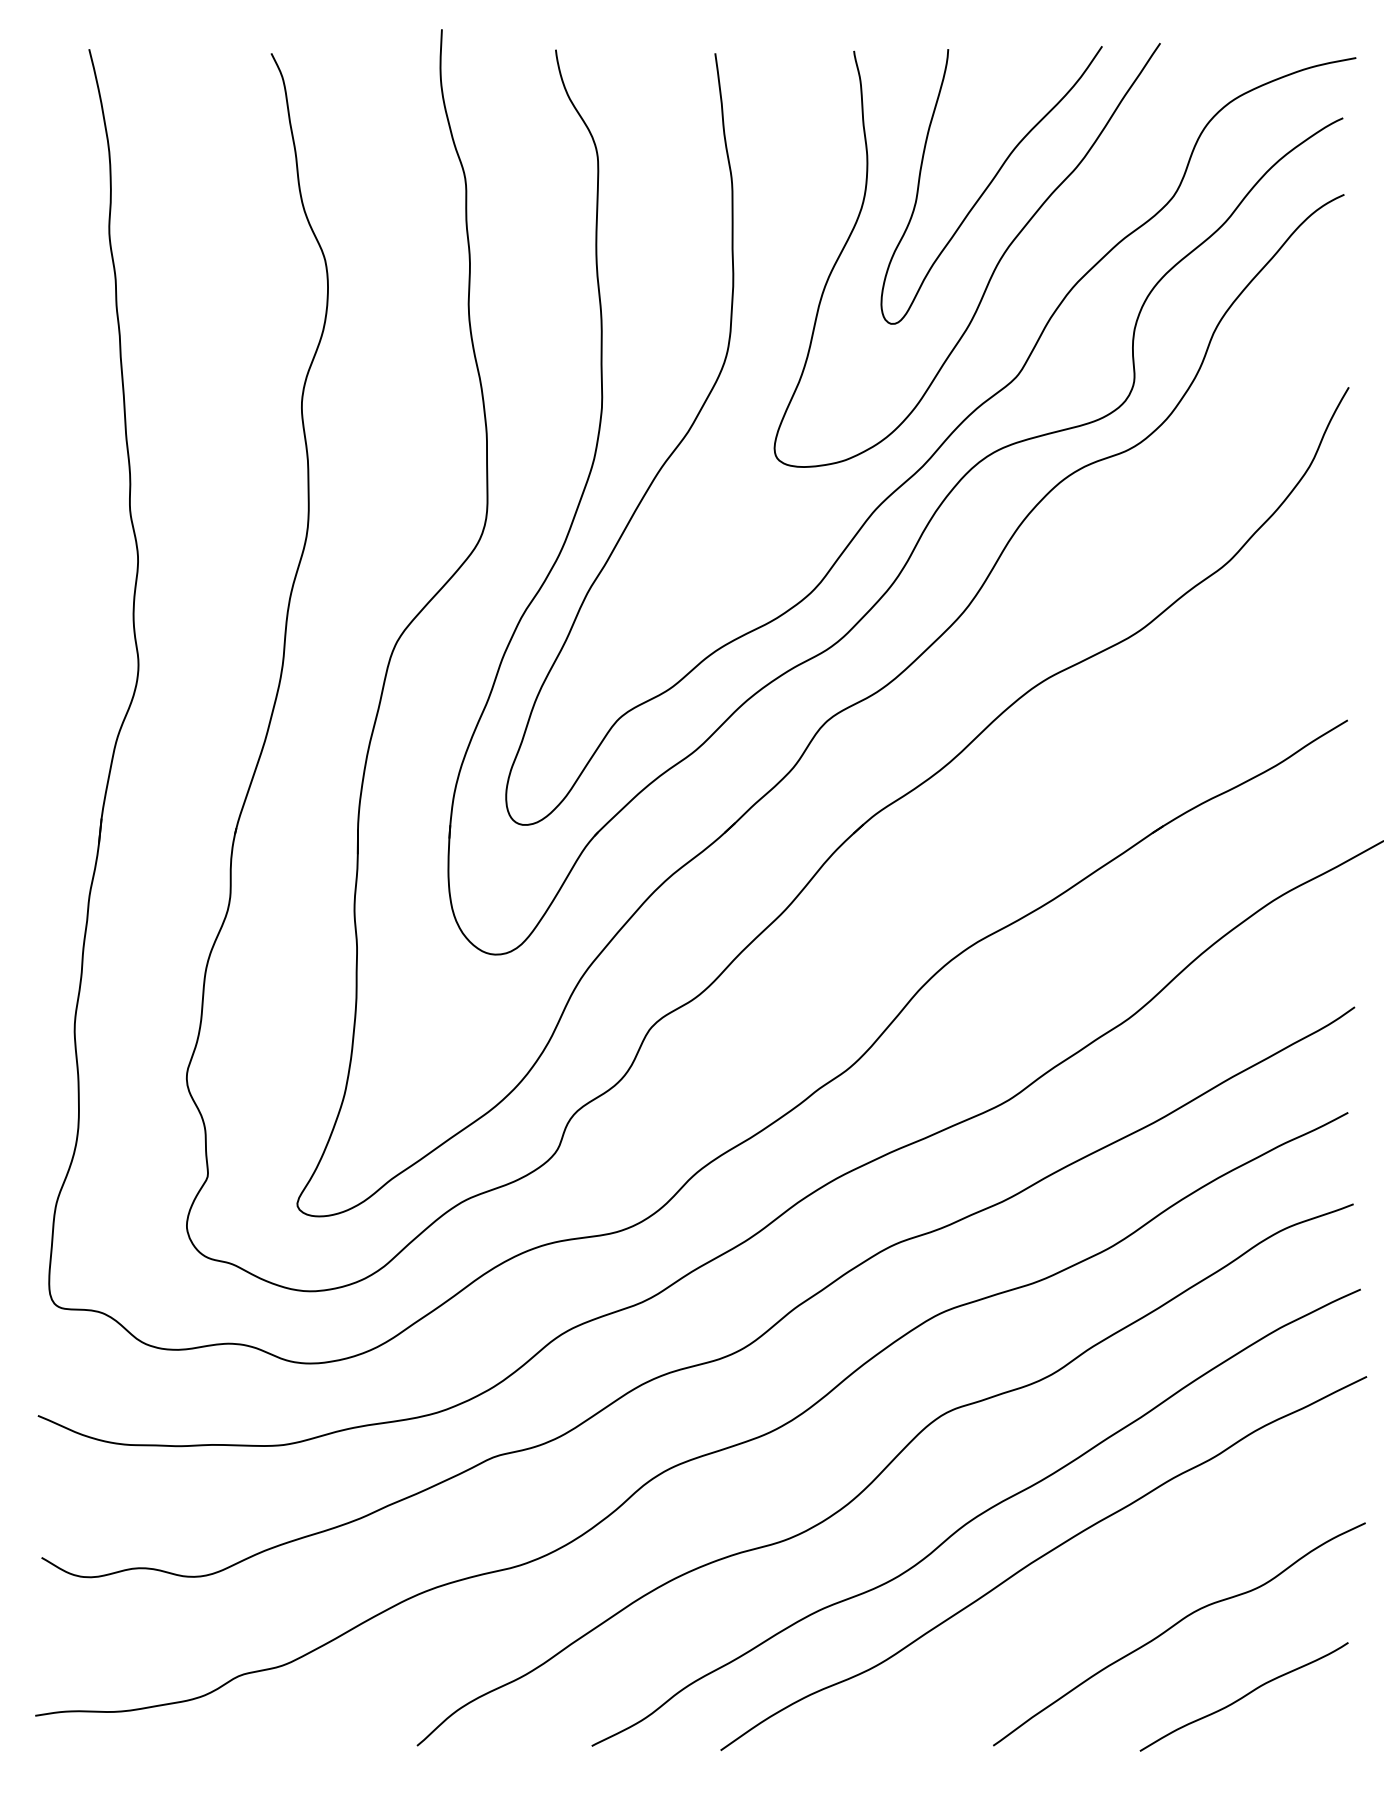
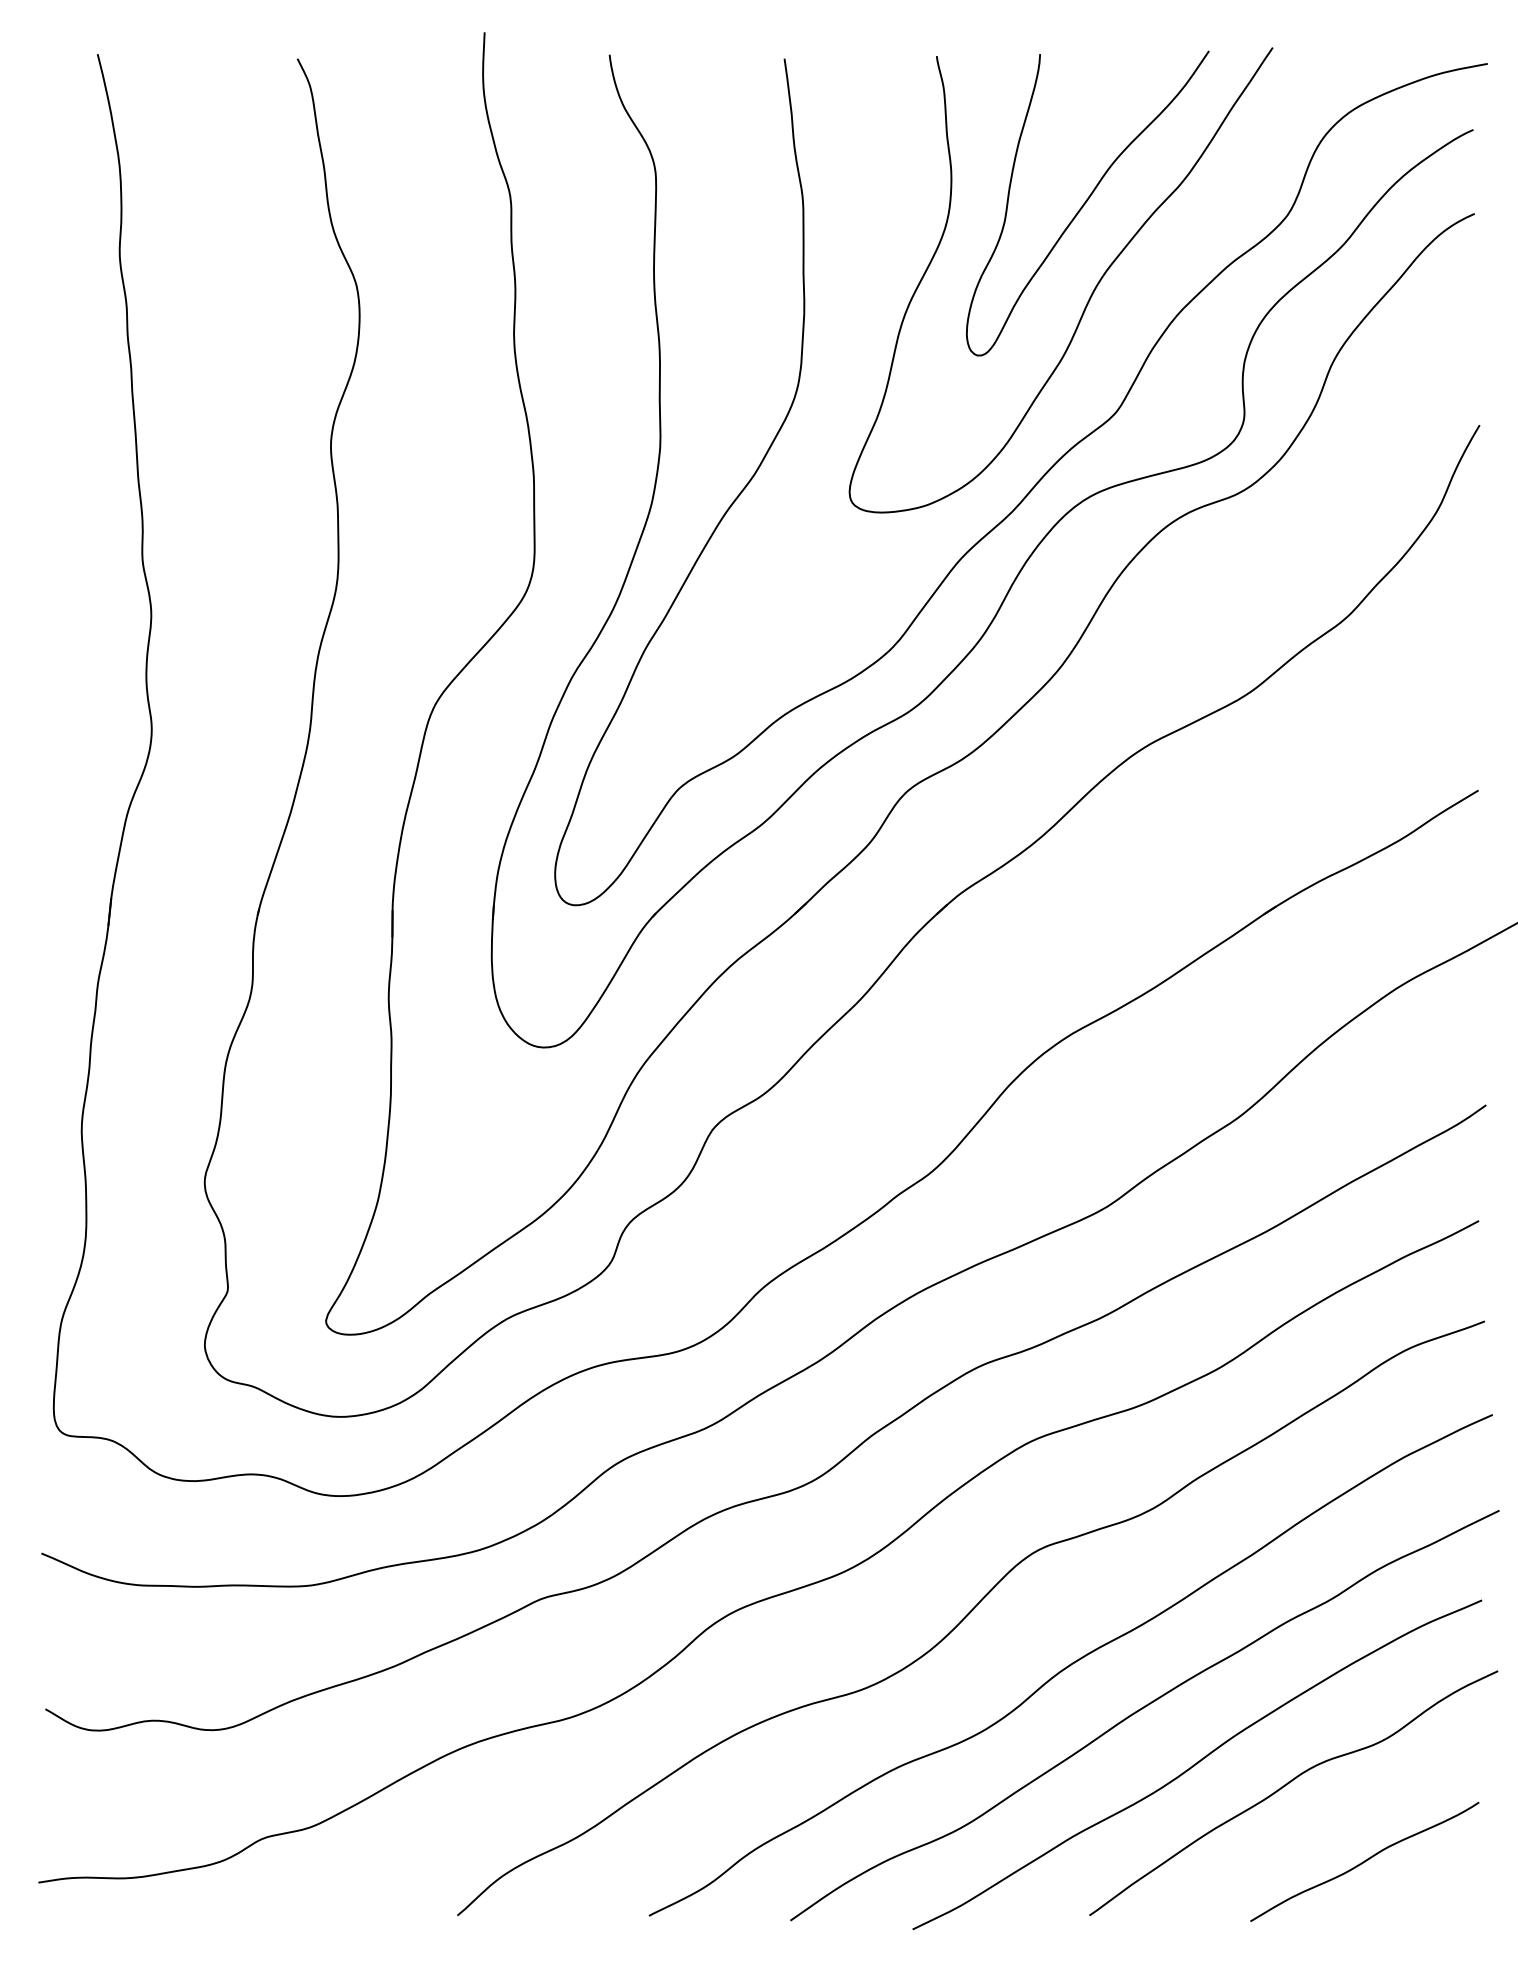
curve: (1091, 1608) -> (1197, 1764), added

